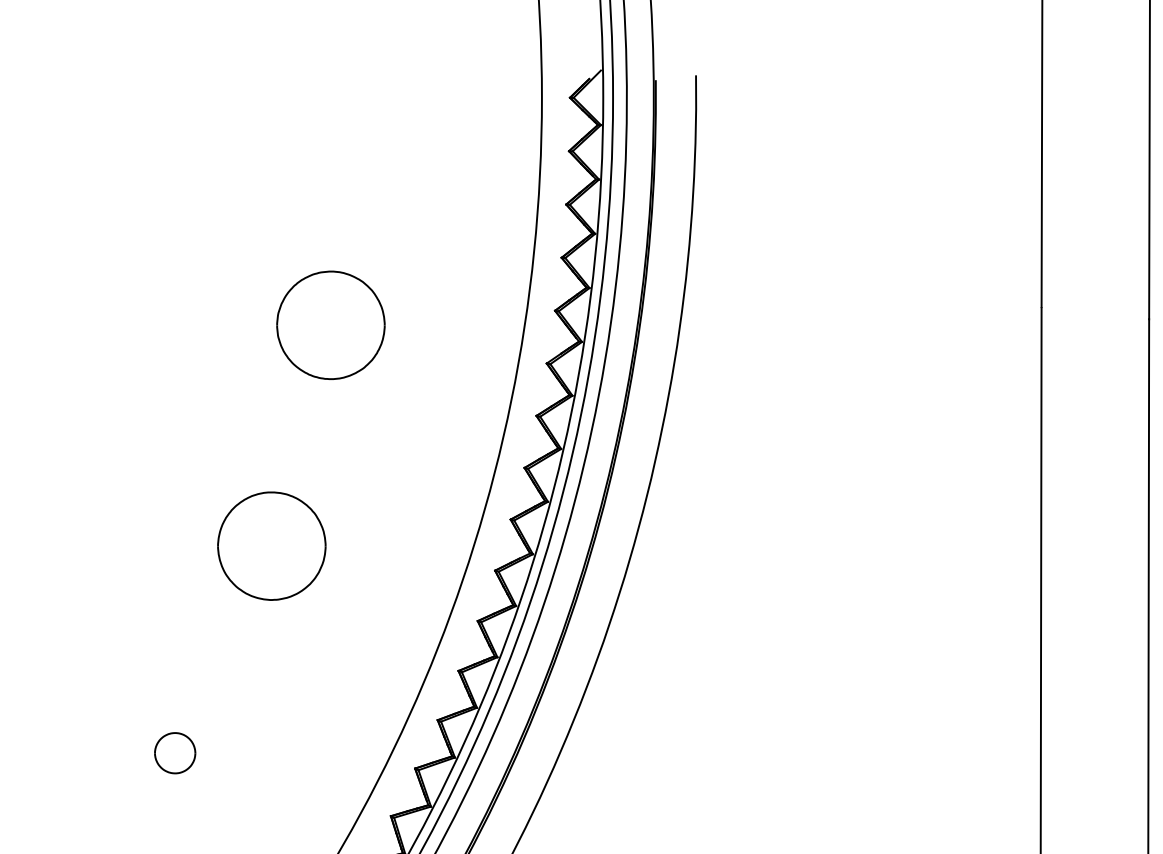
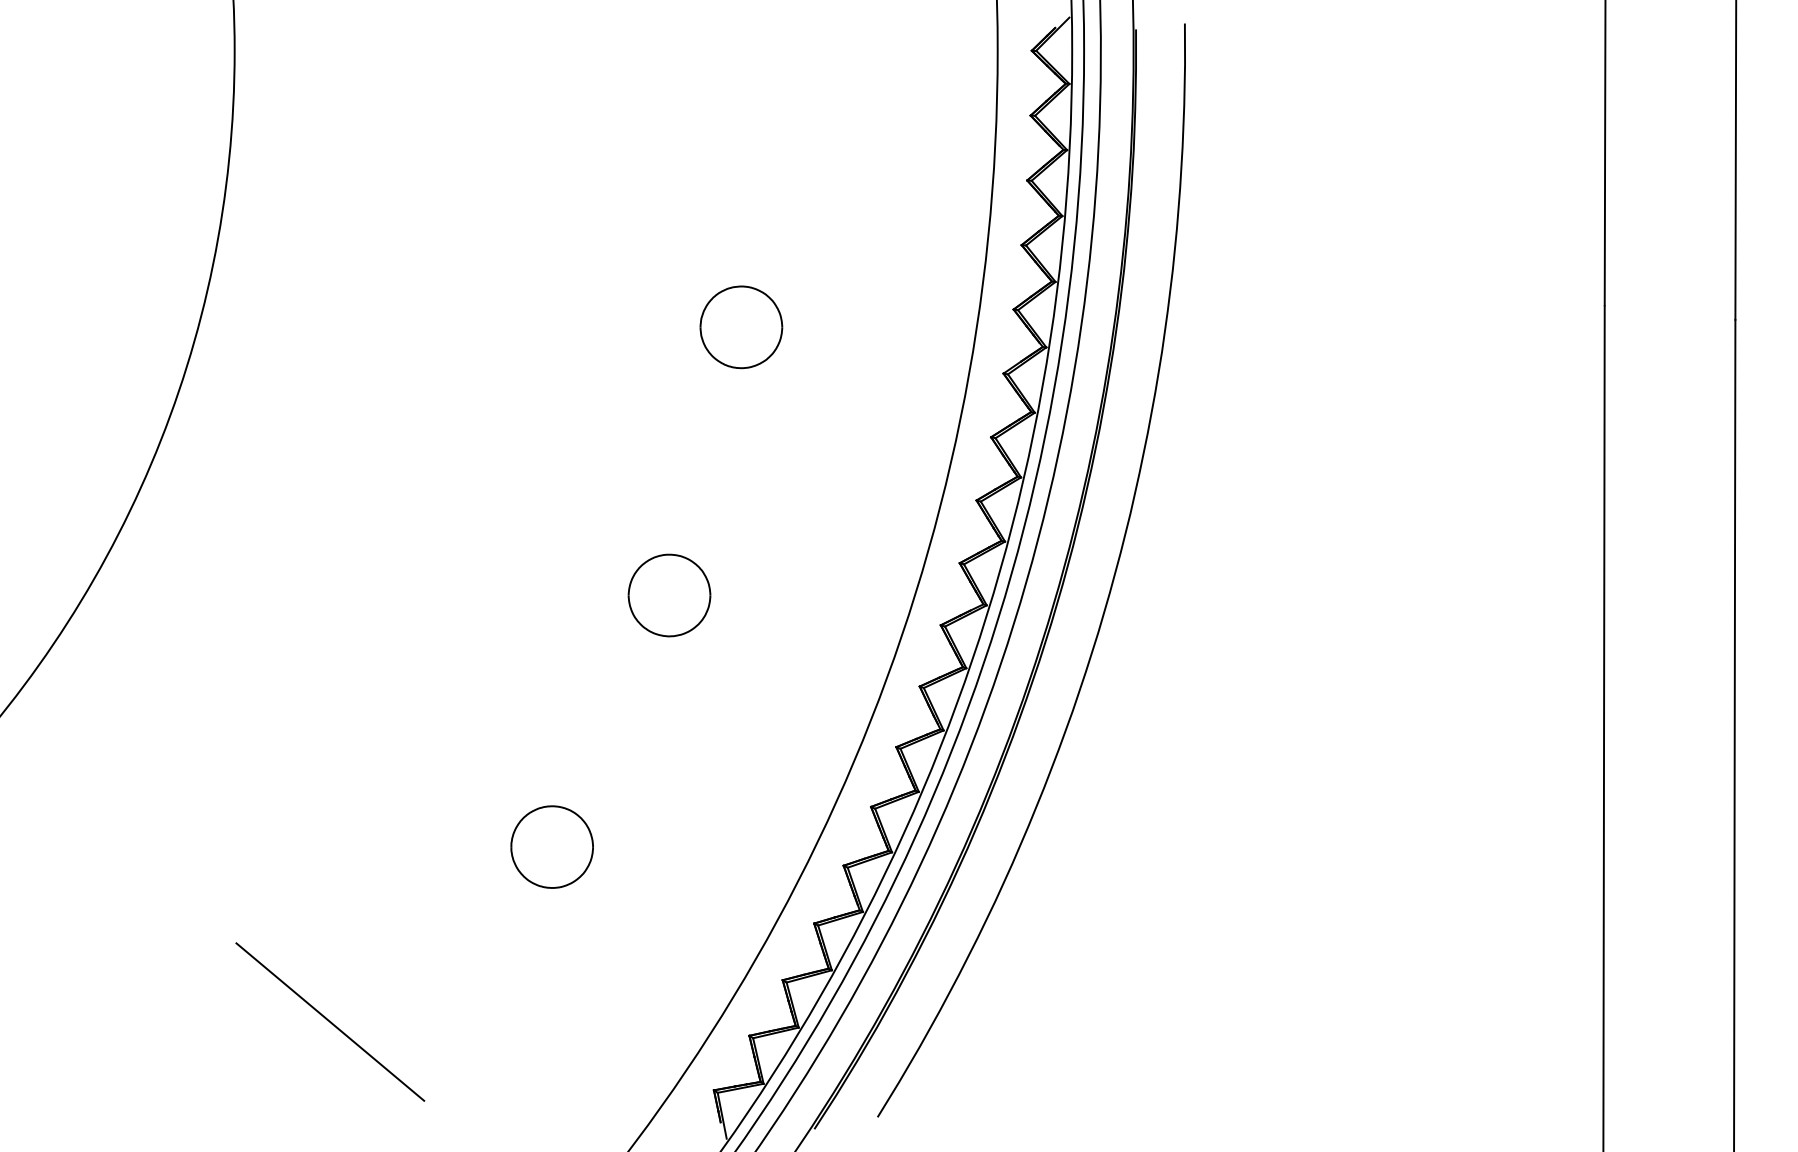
part: (331, 325) -> (741, 327), size x0.62
part: (271, 546) -> (669, 595), size x0.62
part: (174, 752) -> (551, 846), size x1.67

